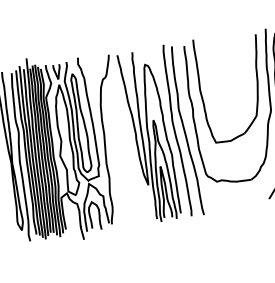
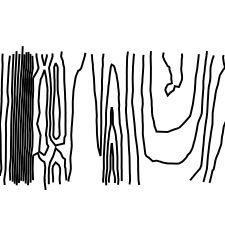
curve: (224, 65) -> (171, 74), added

